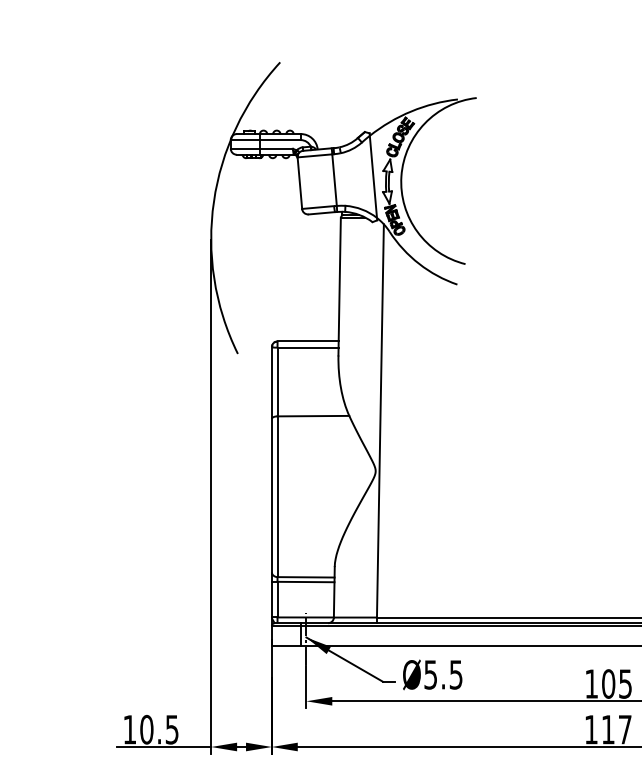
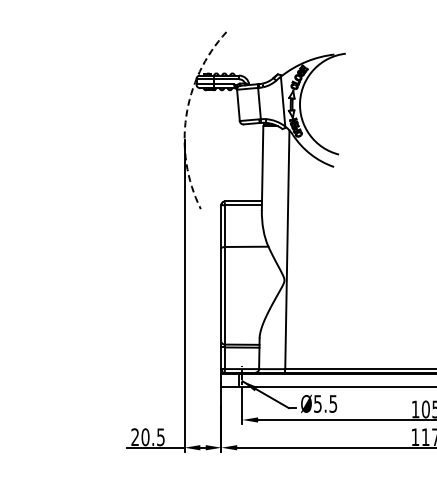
arc: (214, 201) -> (186, 116), solid -> dashed
text: (128, 728) -> (134, 436), 10.5 -> 20.5

